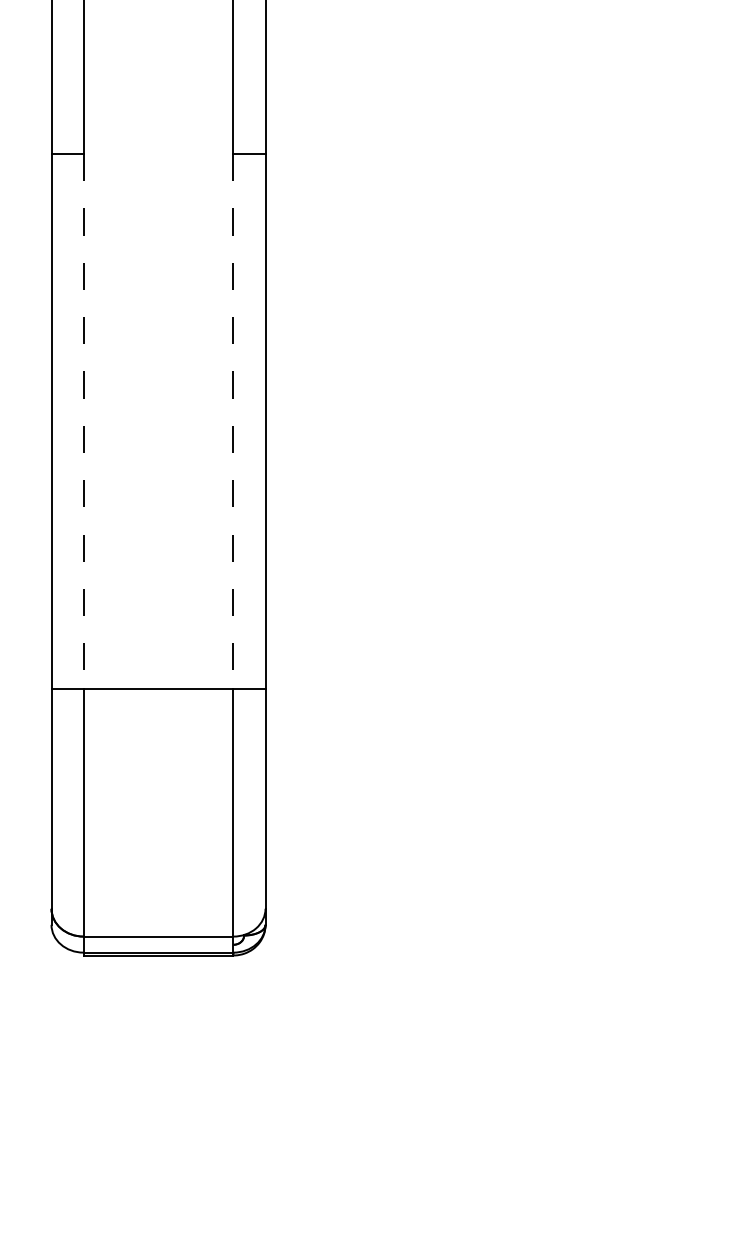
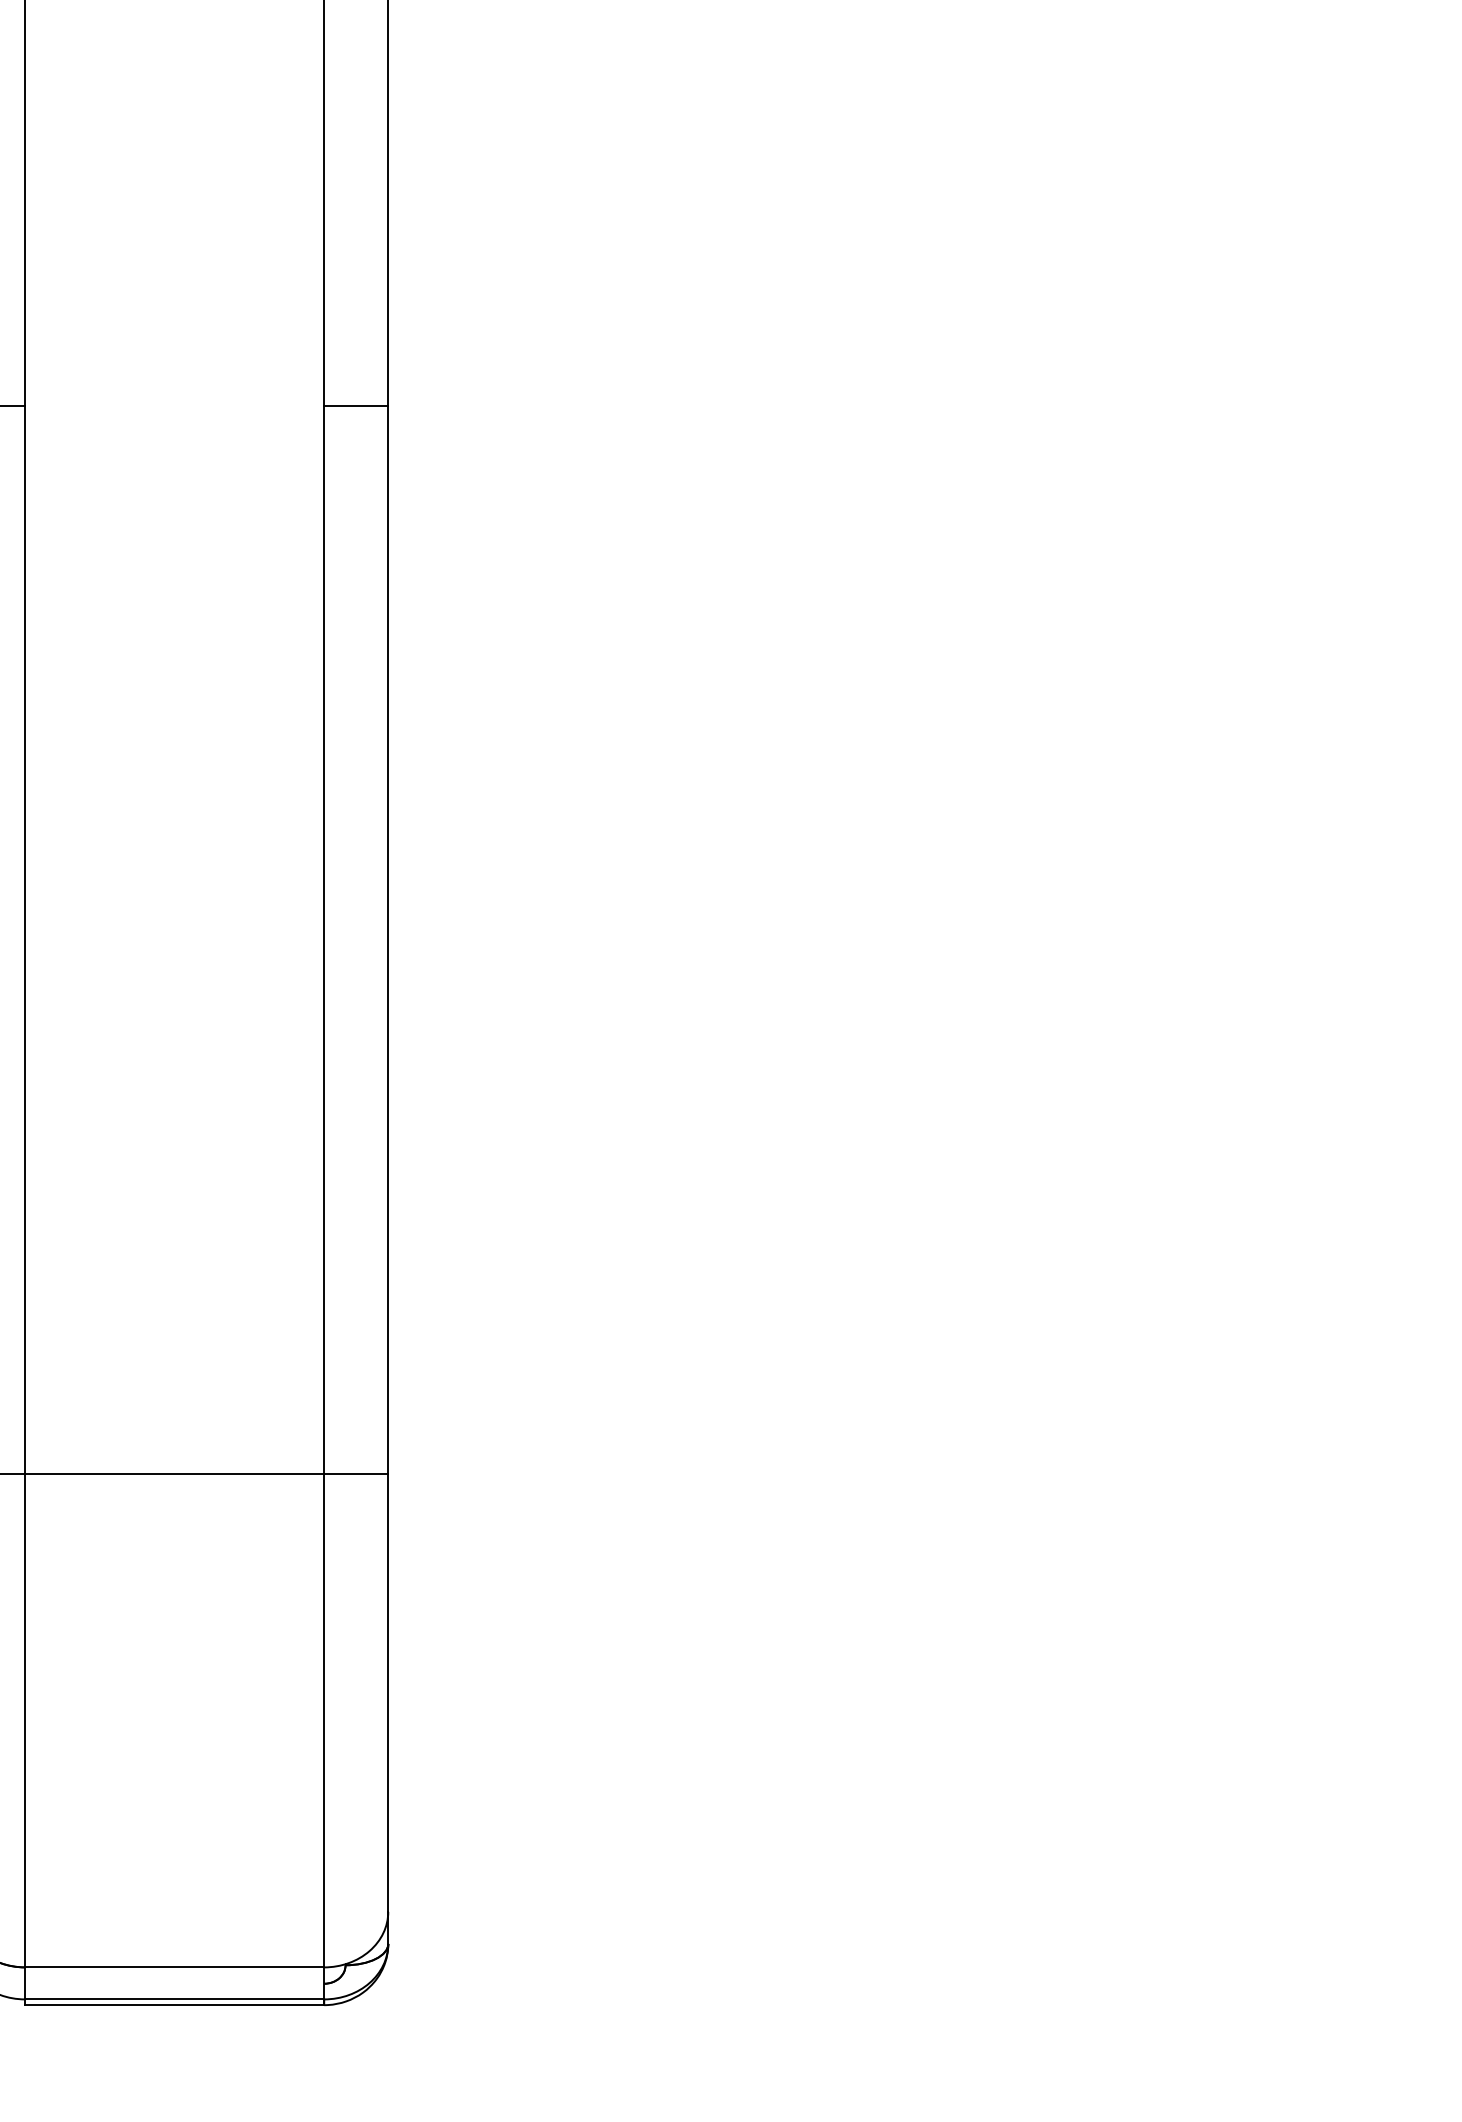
line: (83, 421) -> (25, 939), dashed -> solid
line: (233, 421) -> (324, 939), dashed -> solid

